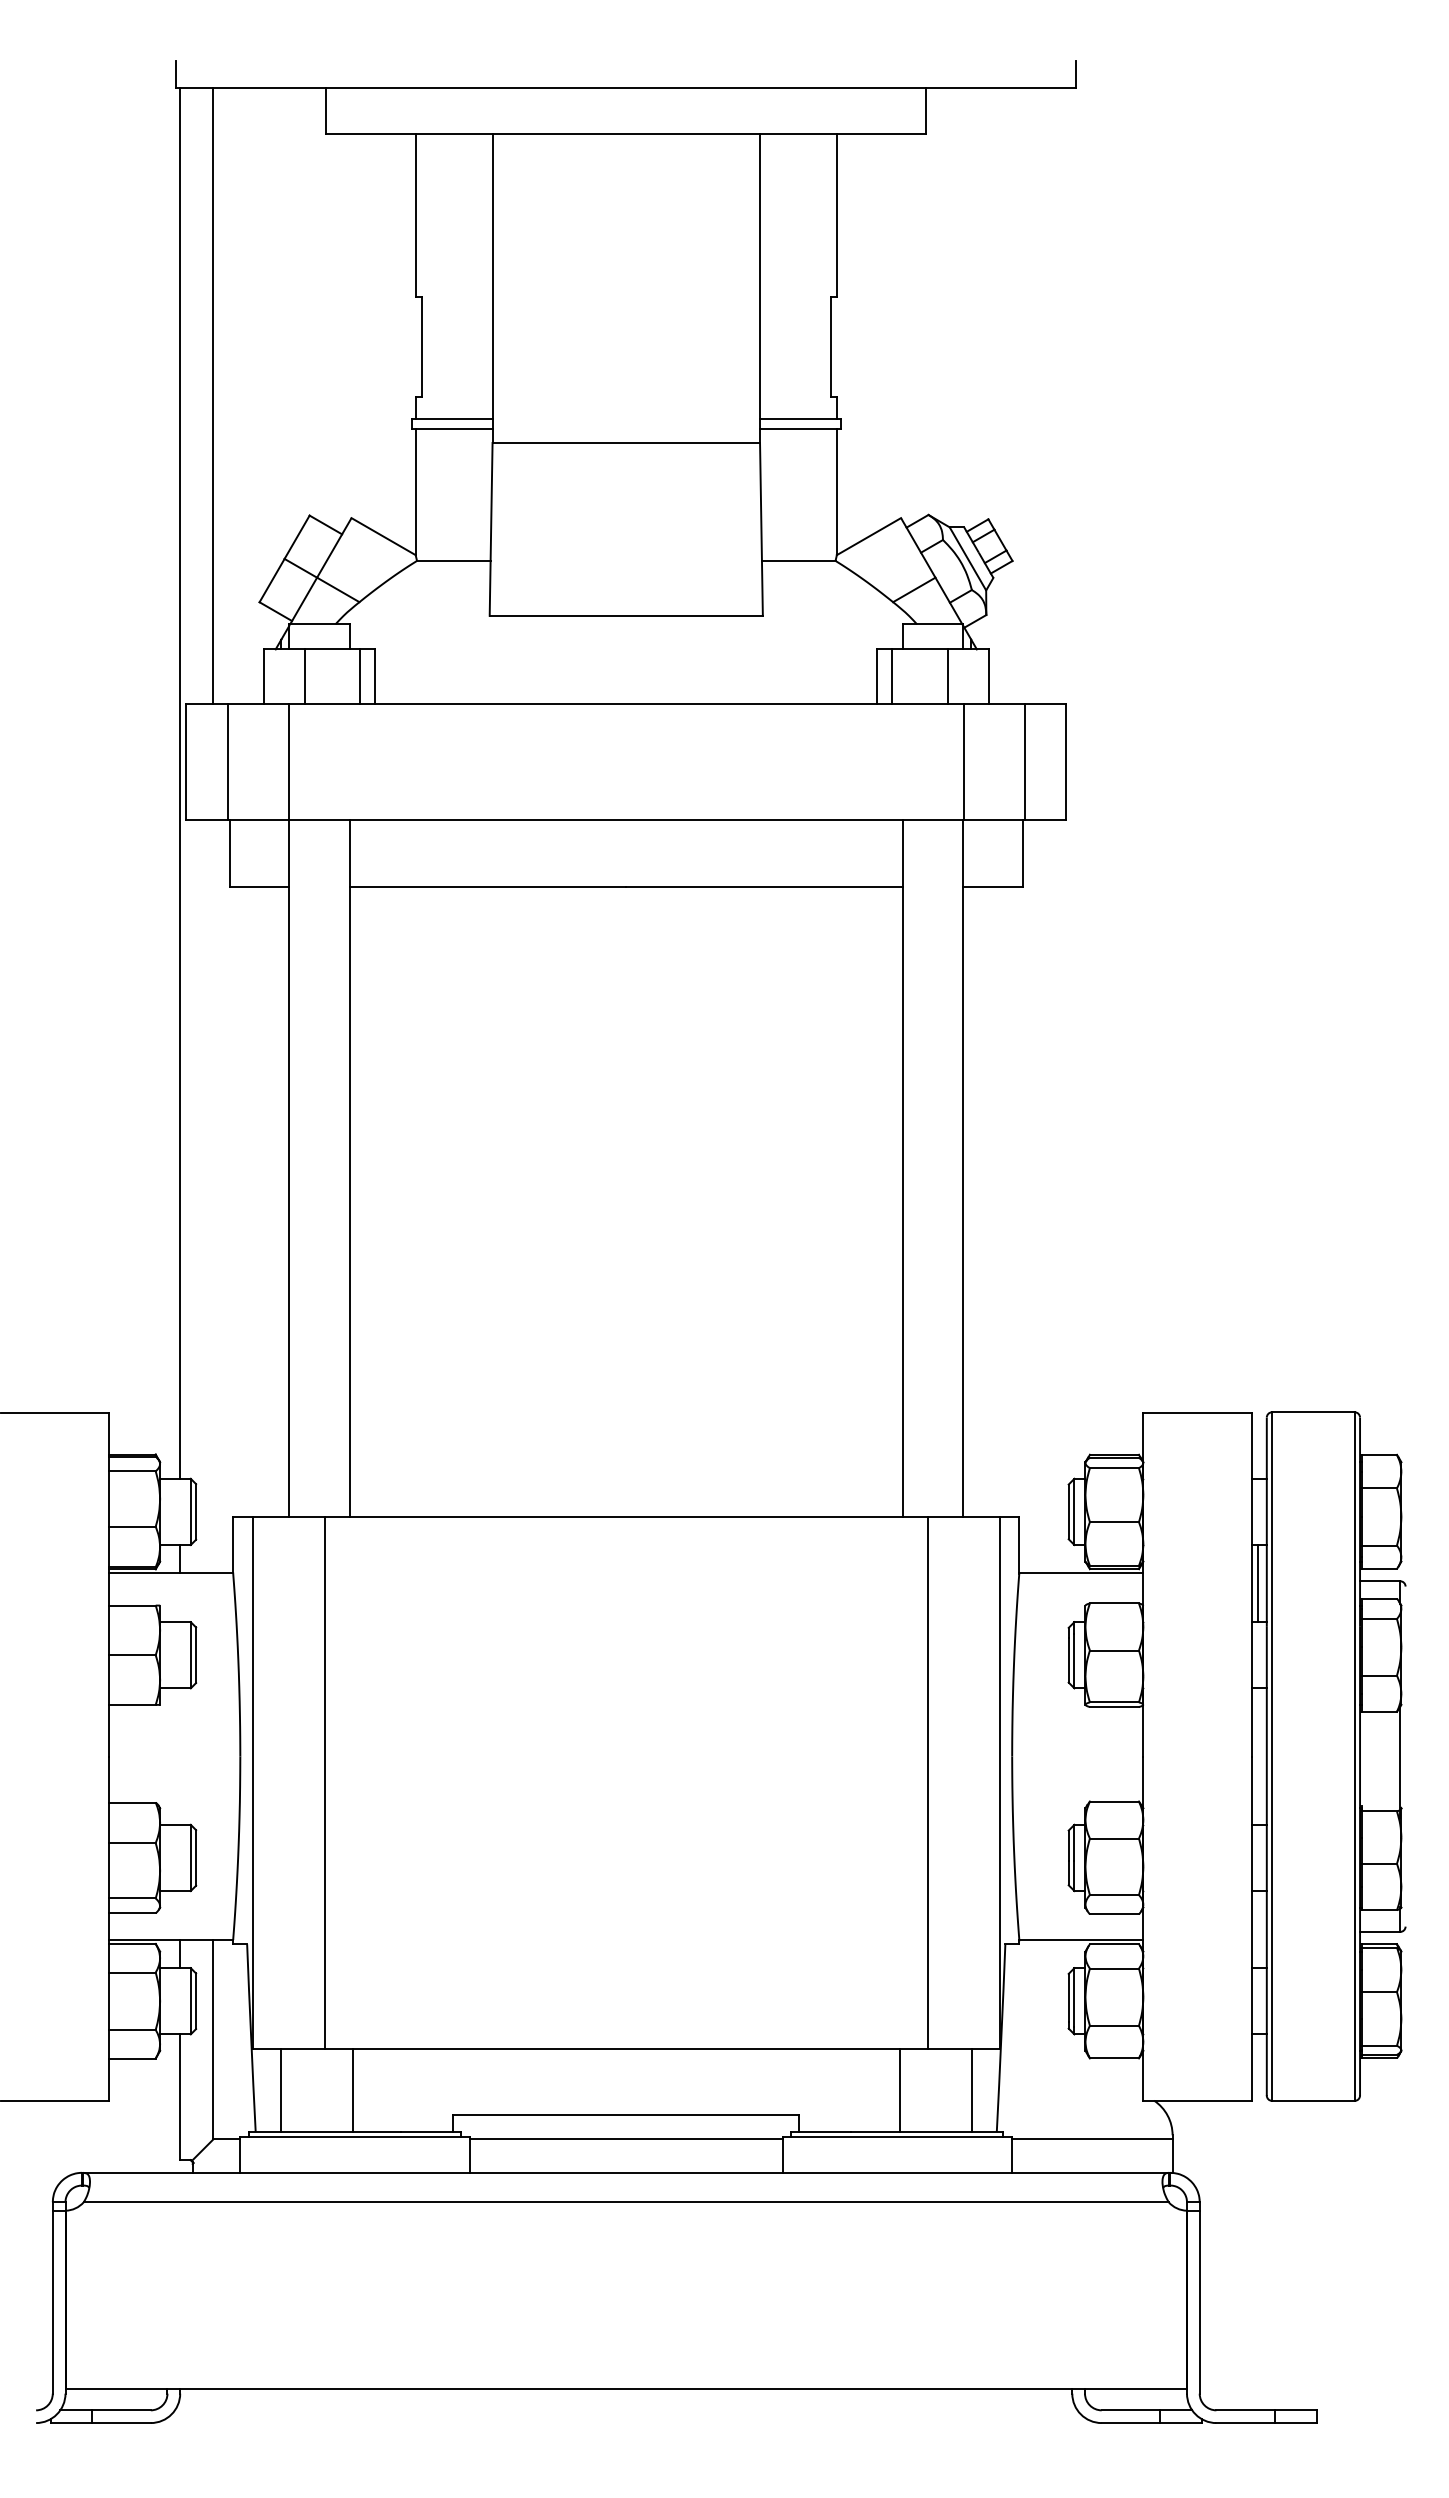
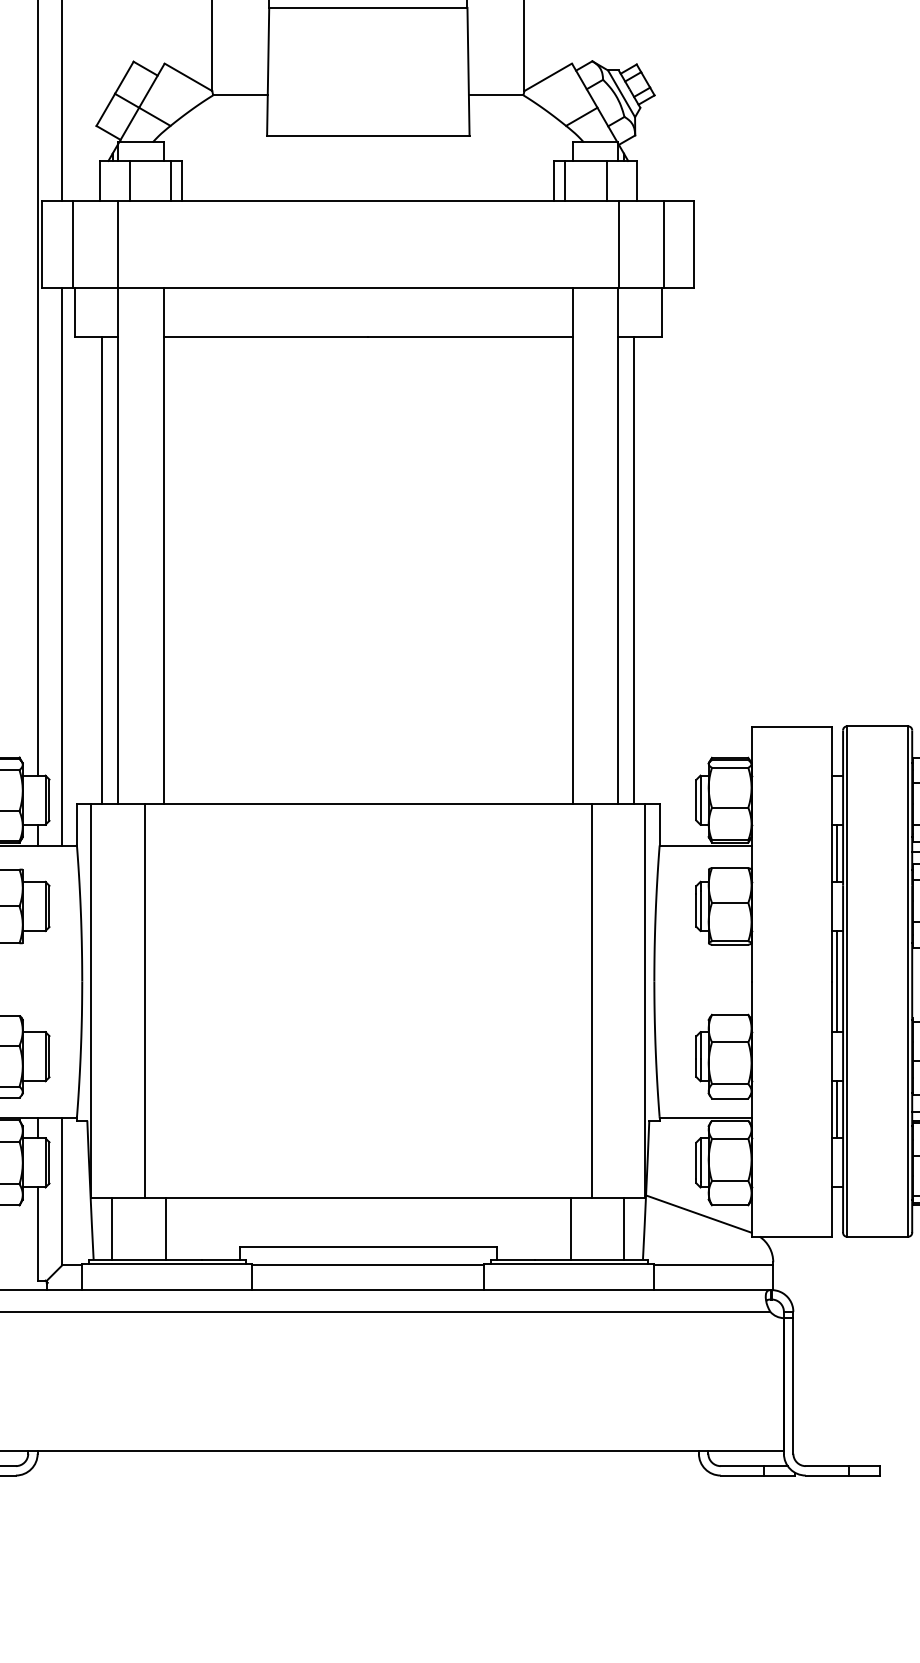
line: (213, 1196) -> (62, 566), added
line: (267, 1201) -> (102, 570), added
line: (984, 1201) -> (633, 570), added
line: (1258, 1756) -> (836, 981), added
line: (1258, 1929) -> (836, 1109), added
line: (1071, 2070) -> (698, 1214), added

